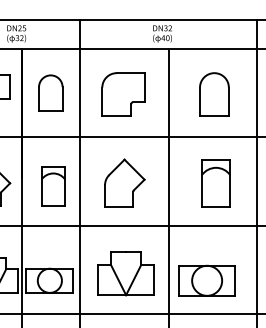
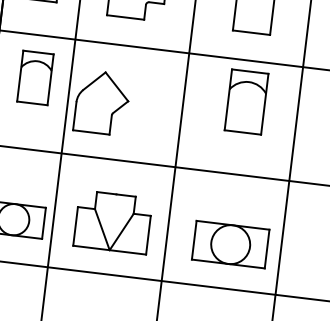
part: (124, 182) -> (101, 101), moved
part: (215, 183) -> (245, 102), moved
part: (53, 186) -> (35, 78), moved
part: (206, 280) -> (229, 244), moved

